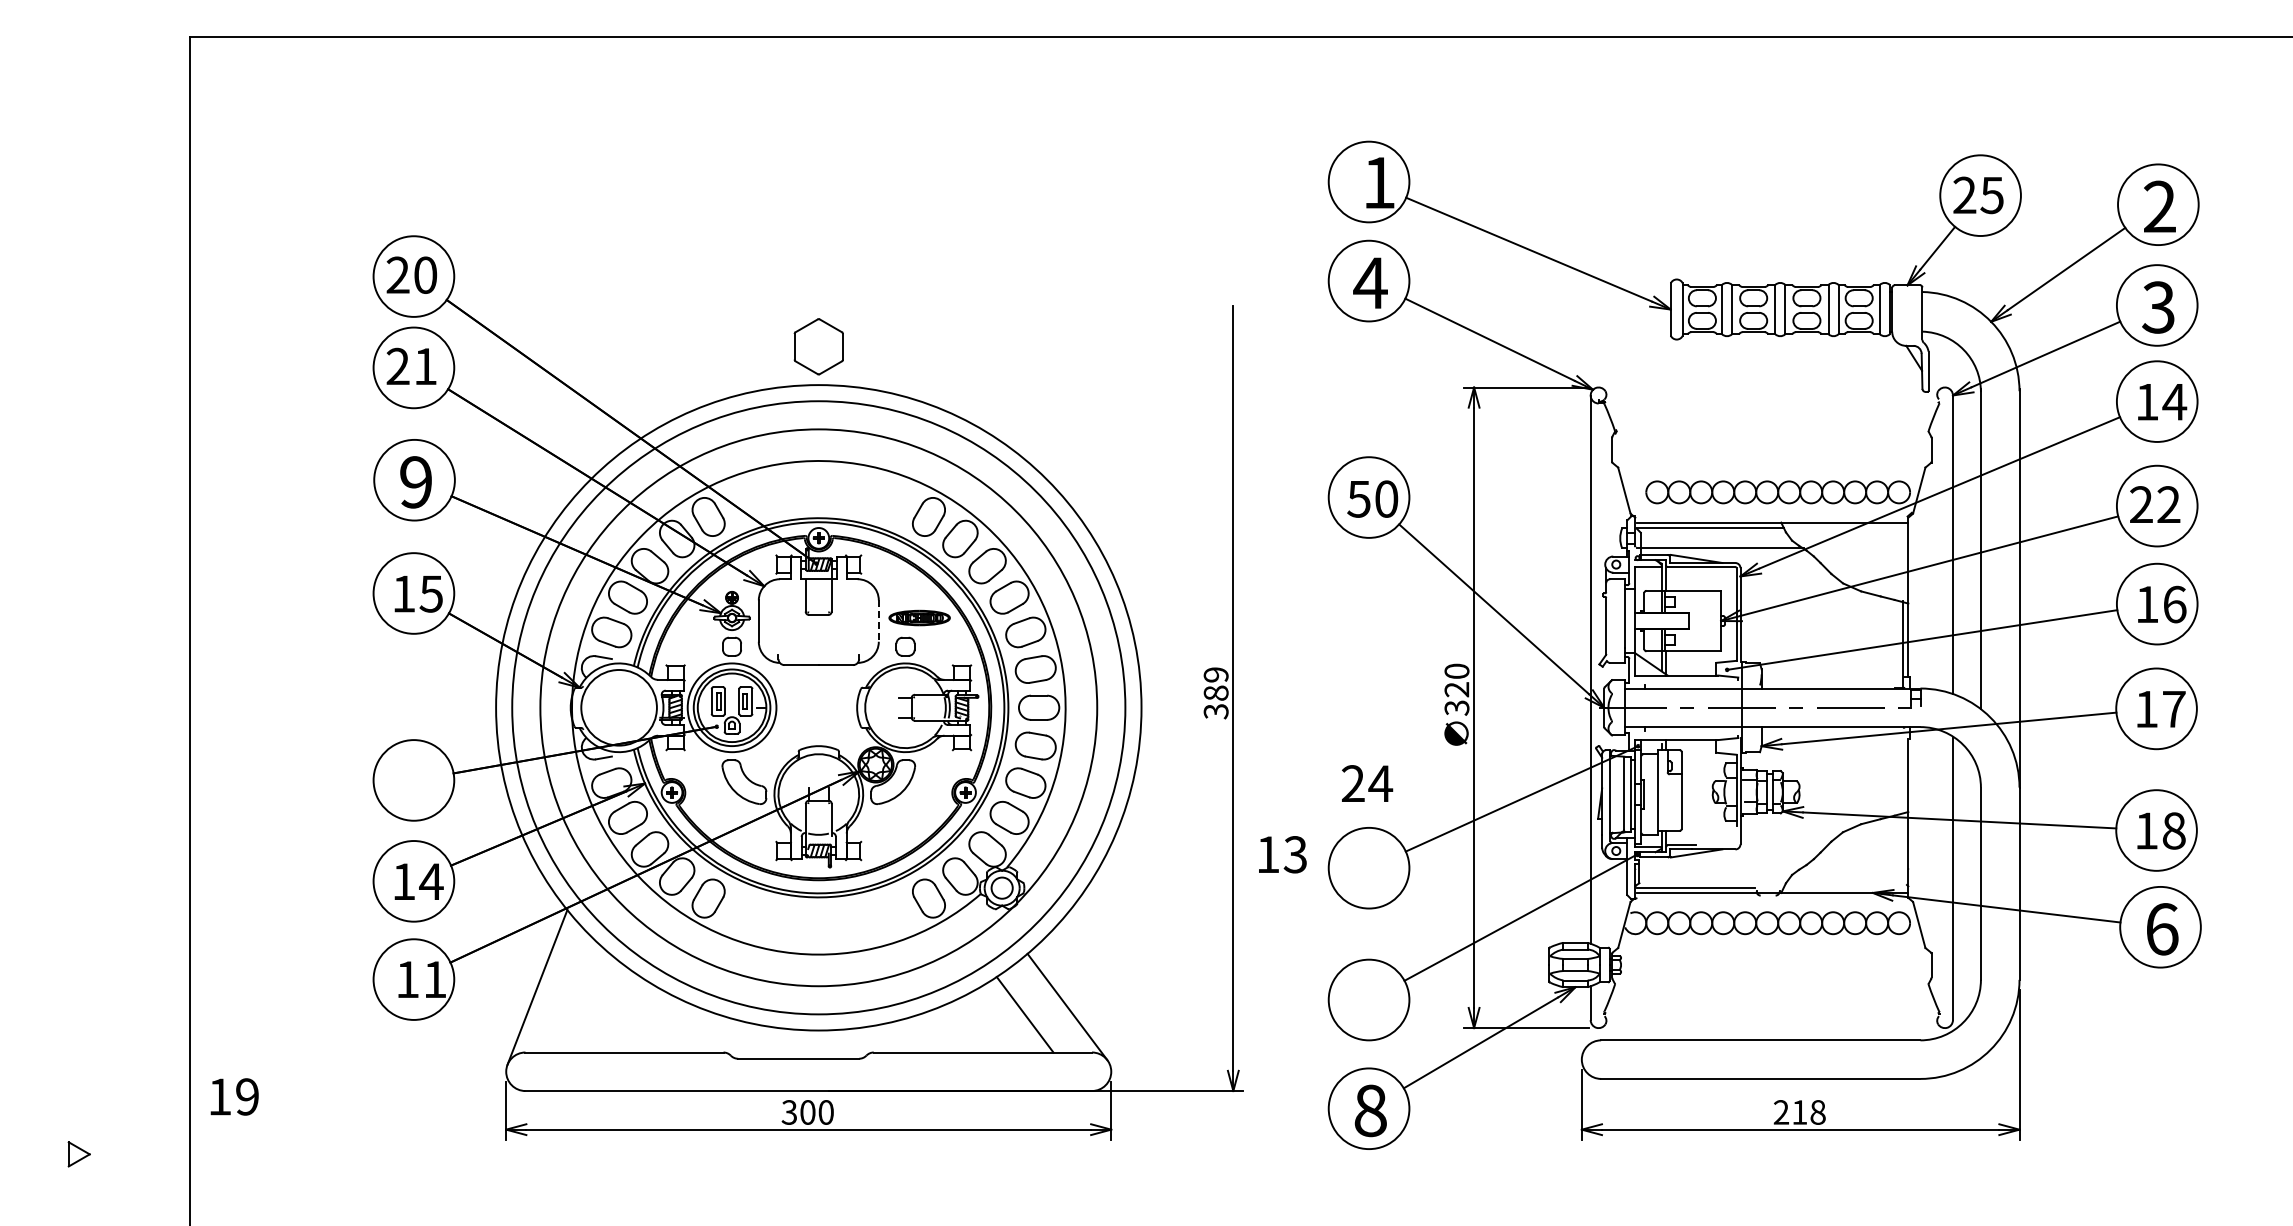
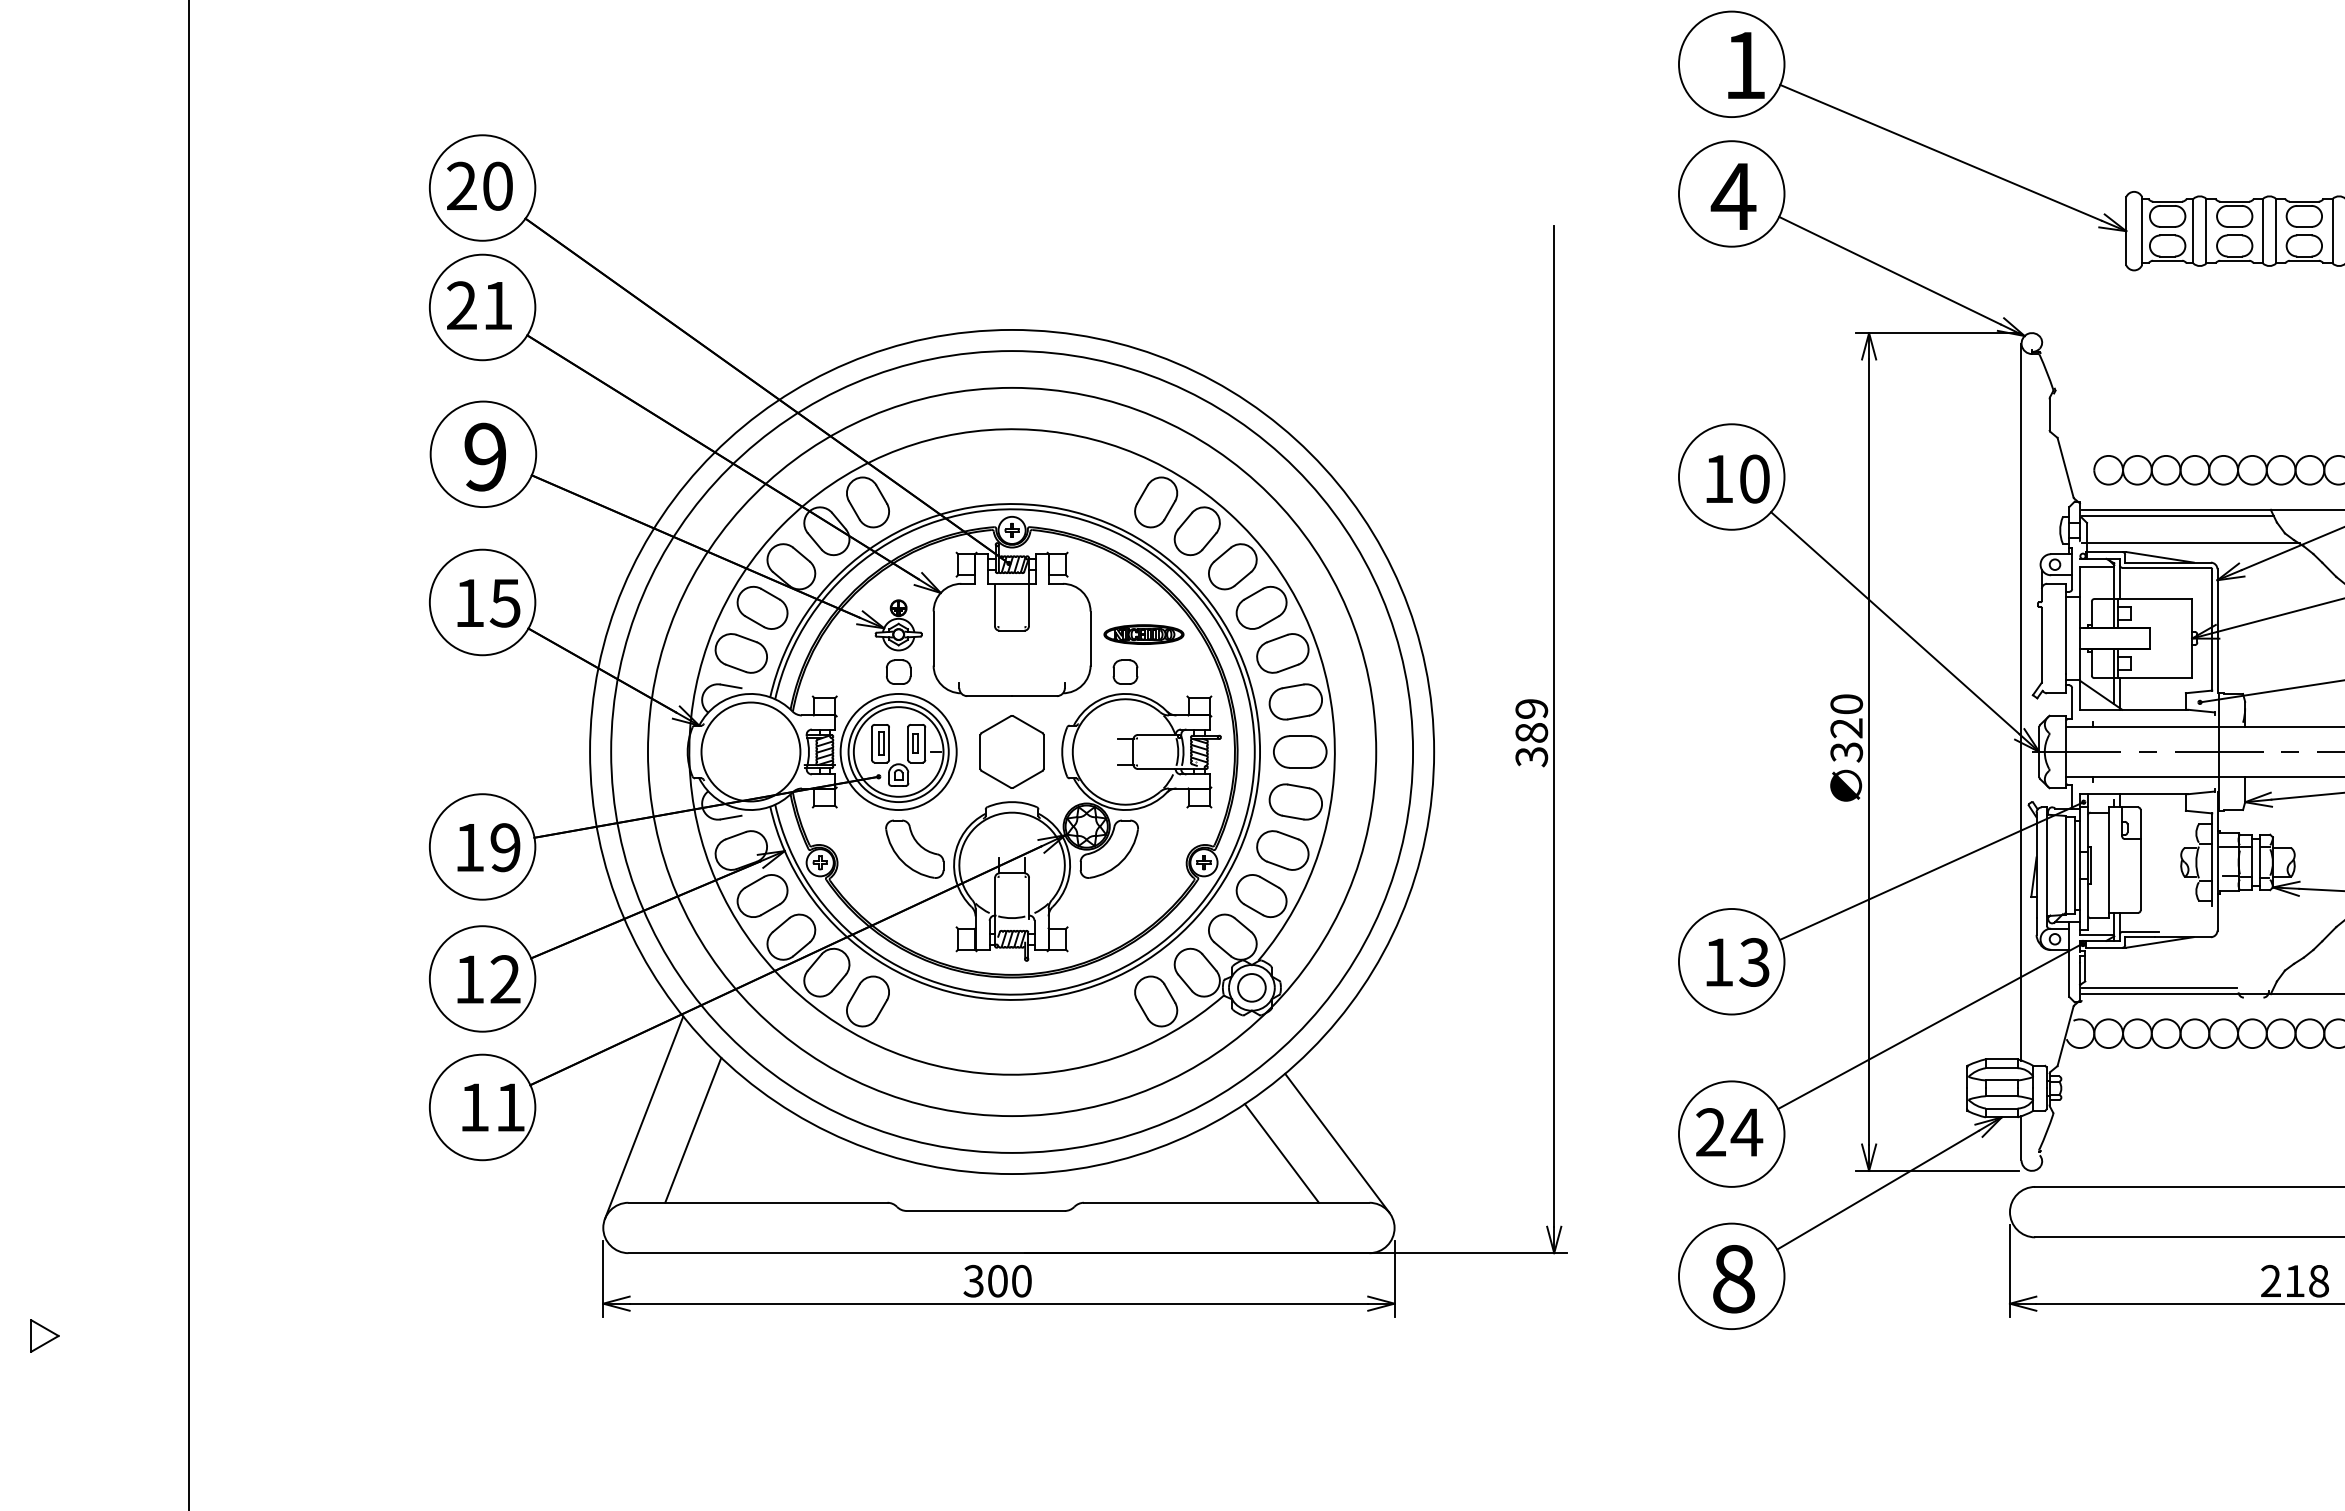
part: (818, 346) -> (1011, 751), moved
text: (1358, 499) -> (1717, 479), 50 -> 10
line: (878, 621) -> (1090, 639), dashed -> solid
text: (1367, 783) -> (1729, 1132), moved
text: (1282, 854) -> (1737, 962), moved
text: (431, 881) -> (505, 979), 14 -> 12
line: (574, 996) -> (692, 1129), added
text: (234, 1096) -> (488, 847), moved

